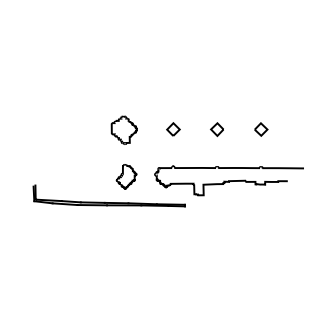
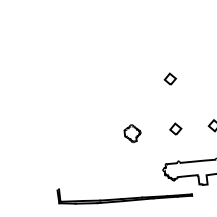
part: (172, 72) -> (170, 79), added
part: (123, 129) -> (131, 133), size x0.7
part: (126, 176) -> (138, 174), removed

